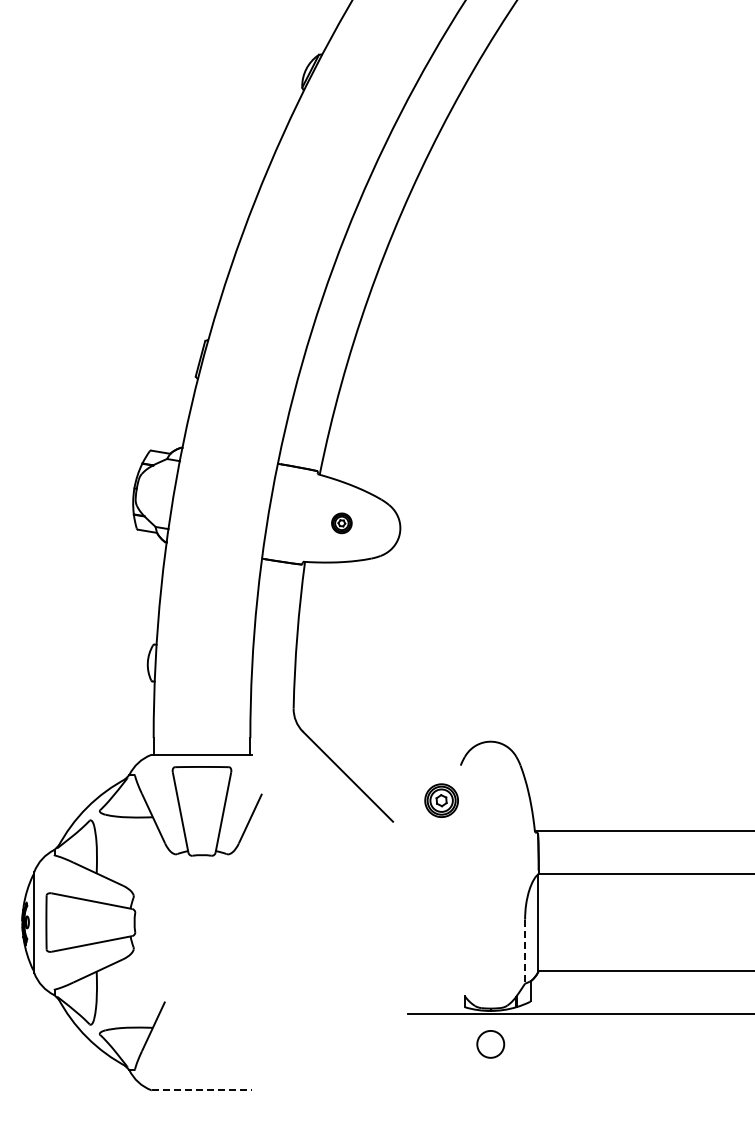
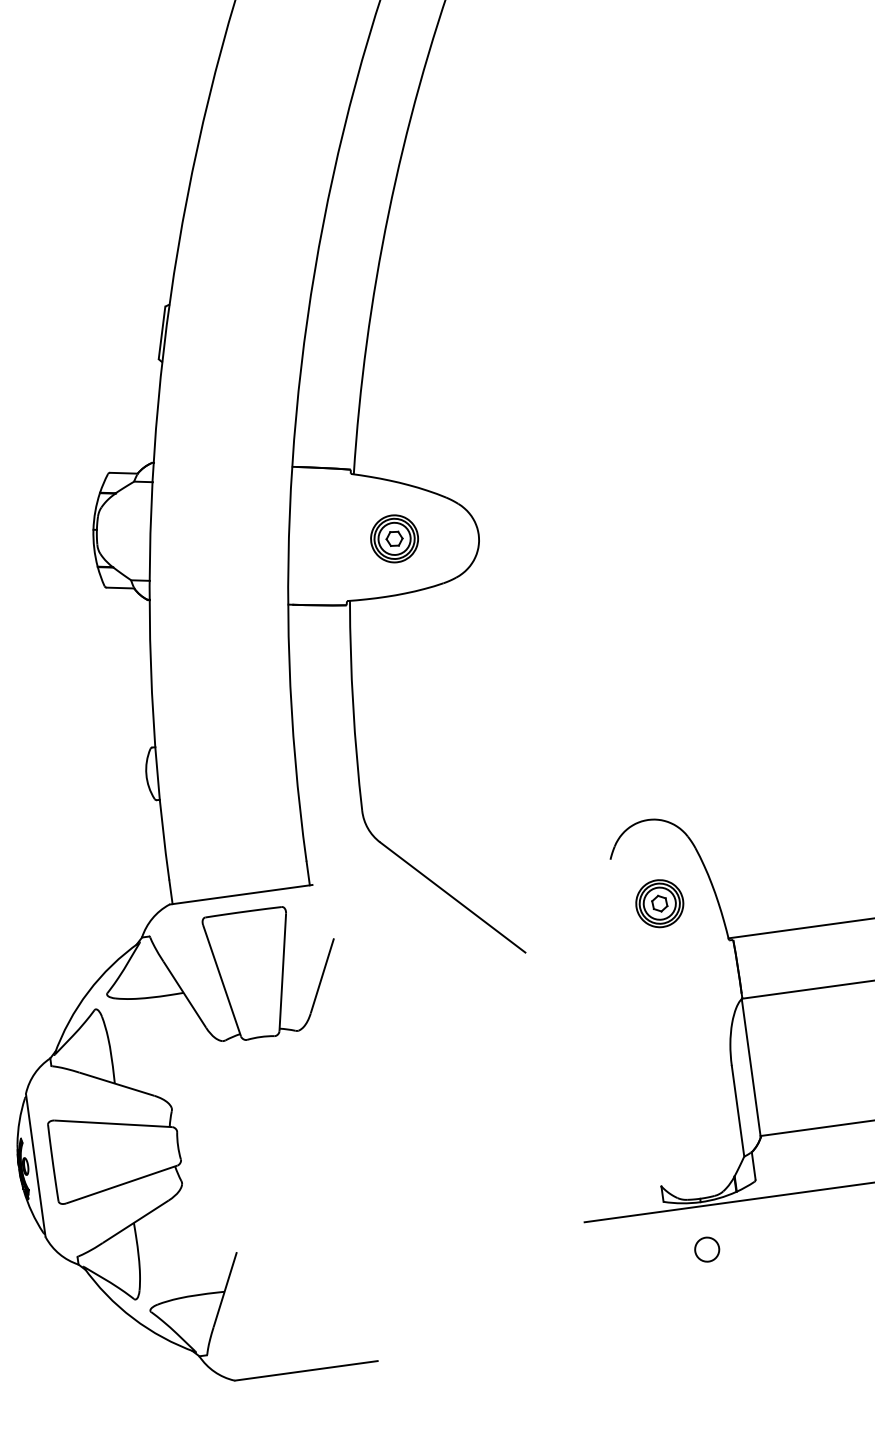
part: (341, 523) -> (394, 539), size x1.67
part: (441, 800) -> (659, 903), moved
line: (525, 951) -> (738, 1110), dashed -> solid
circle: (490, 1044) -> (706, 1249), size x0.62
line: (202, 1090) -> (307, 1371), dashed -> solid

